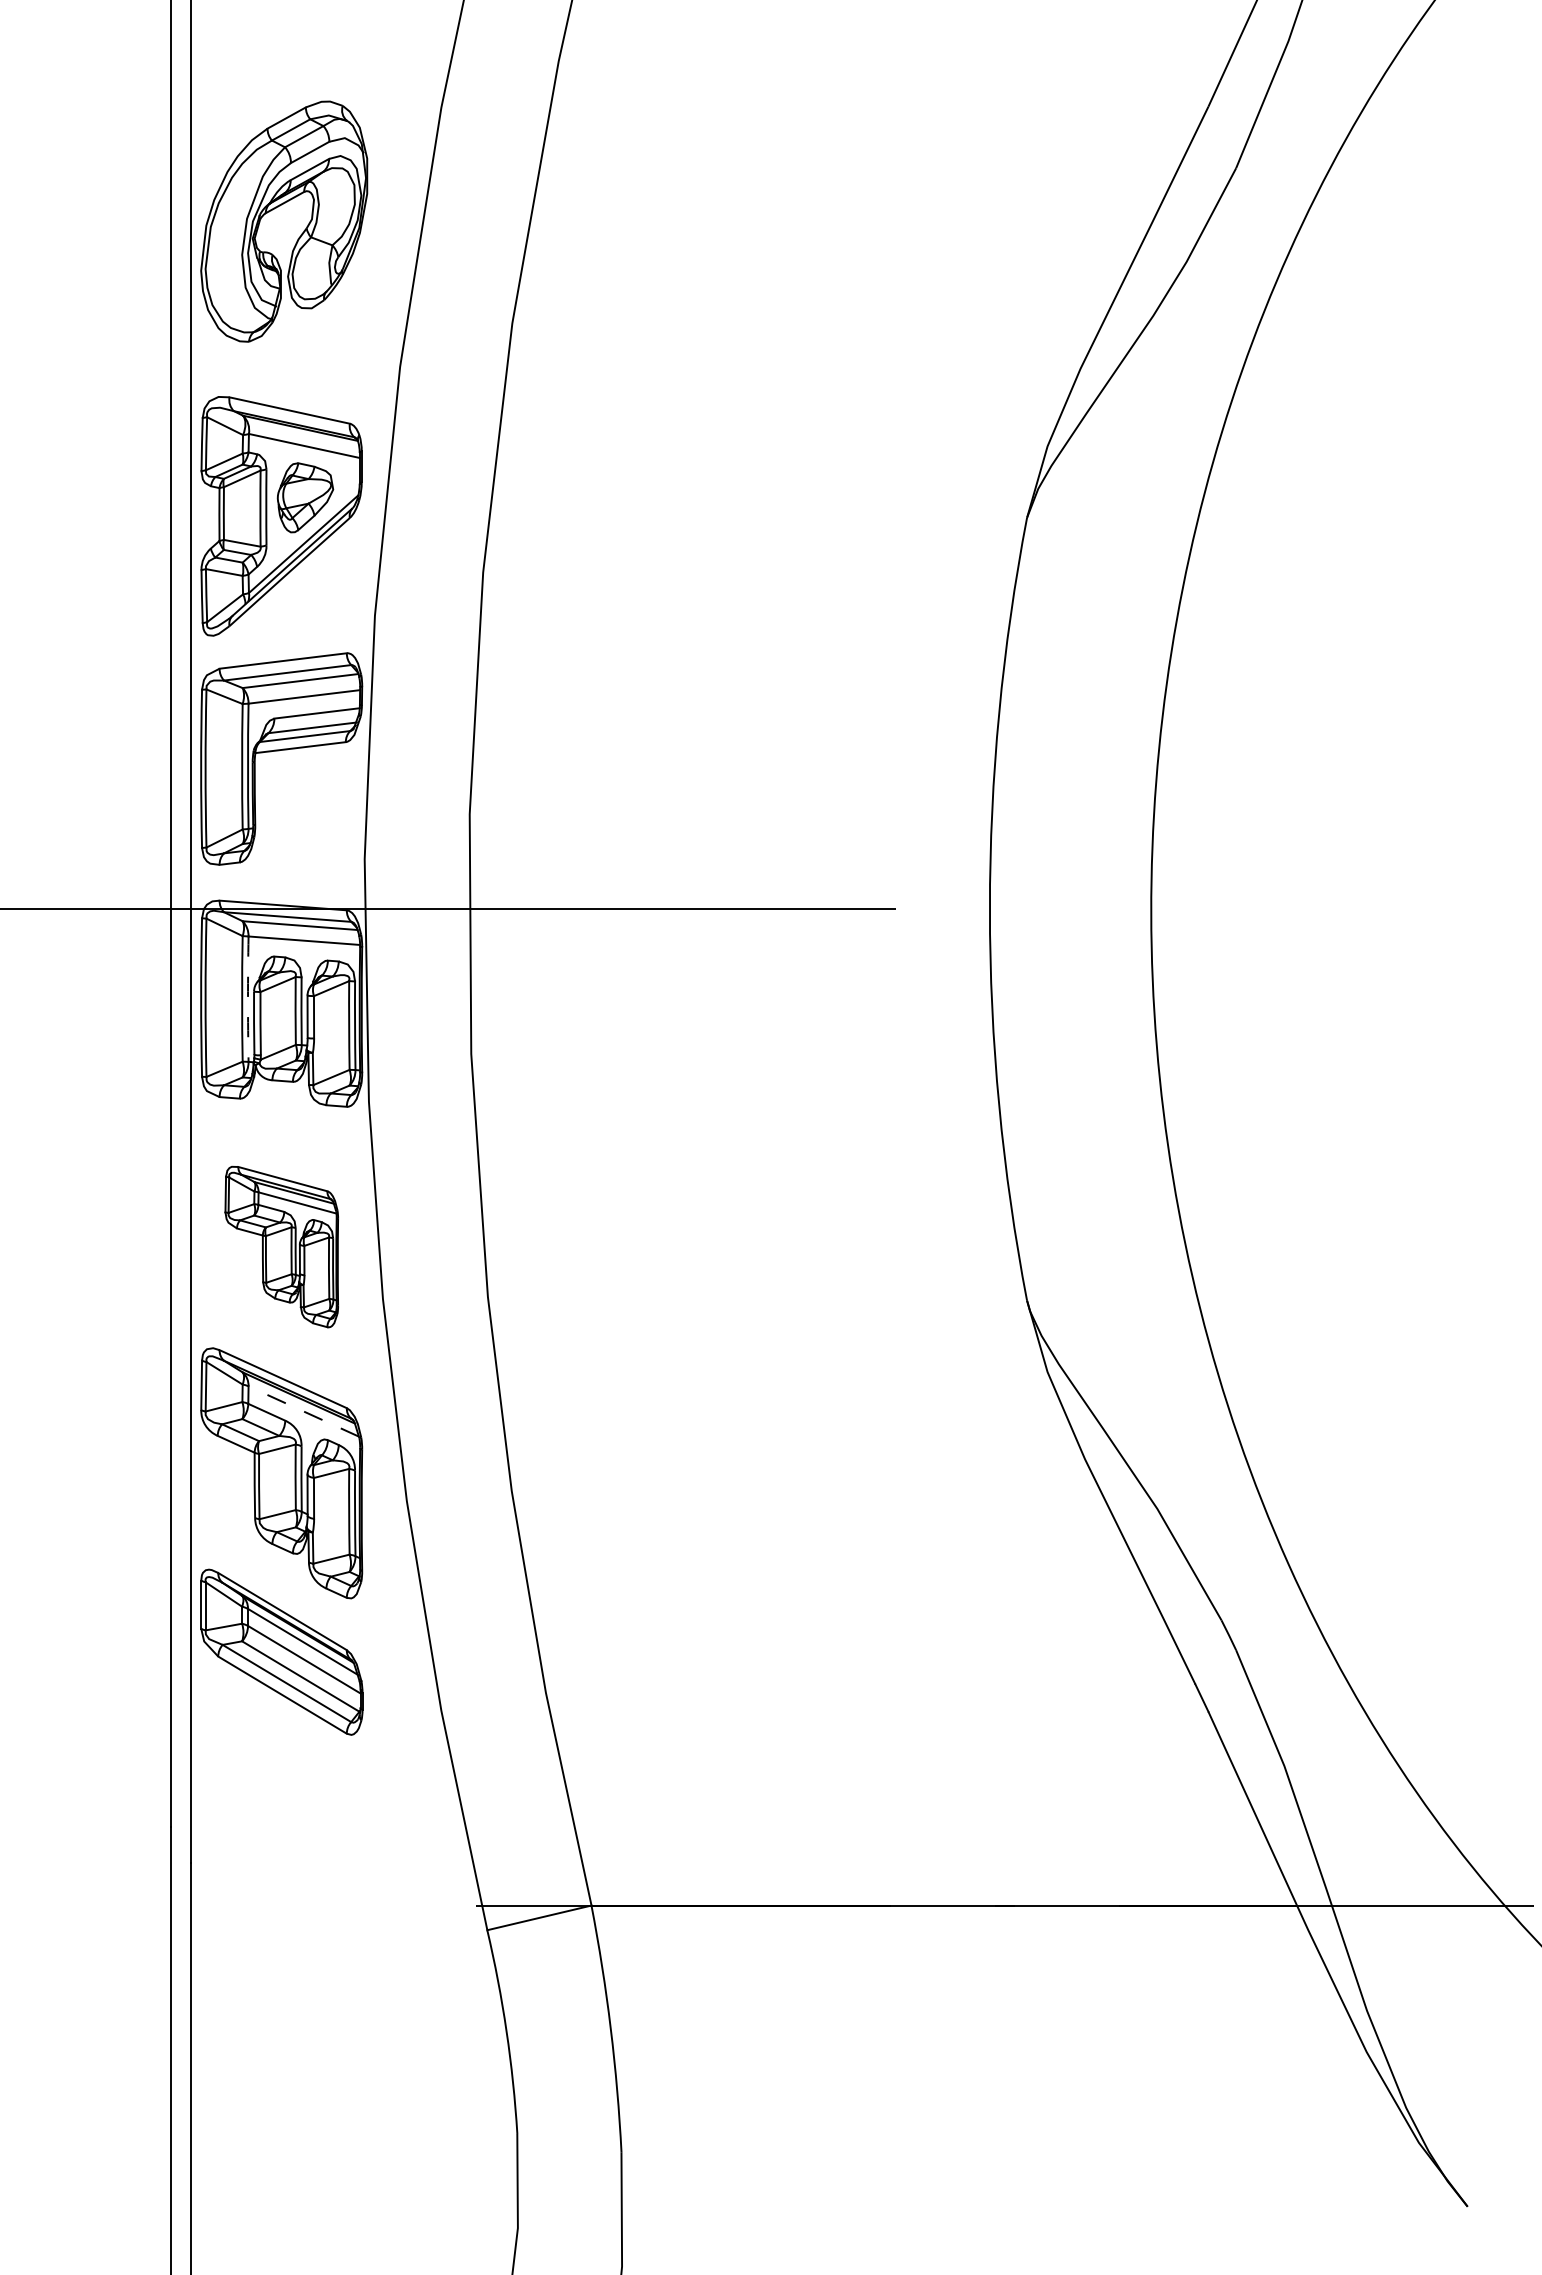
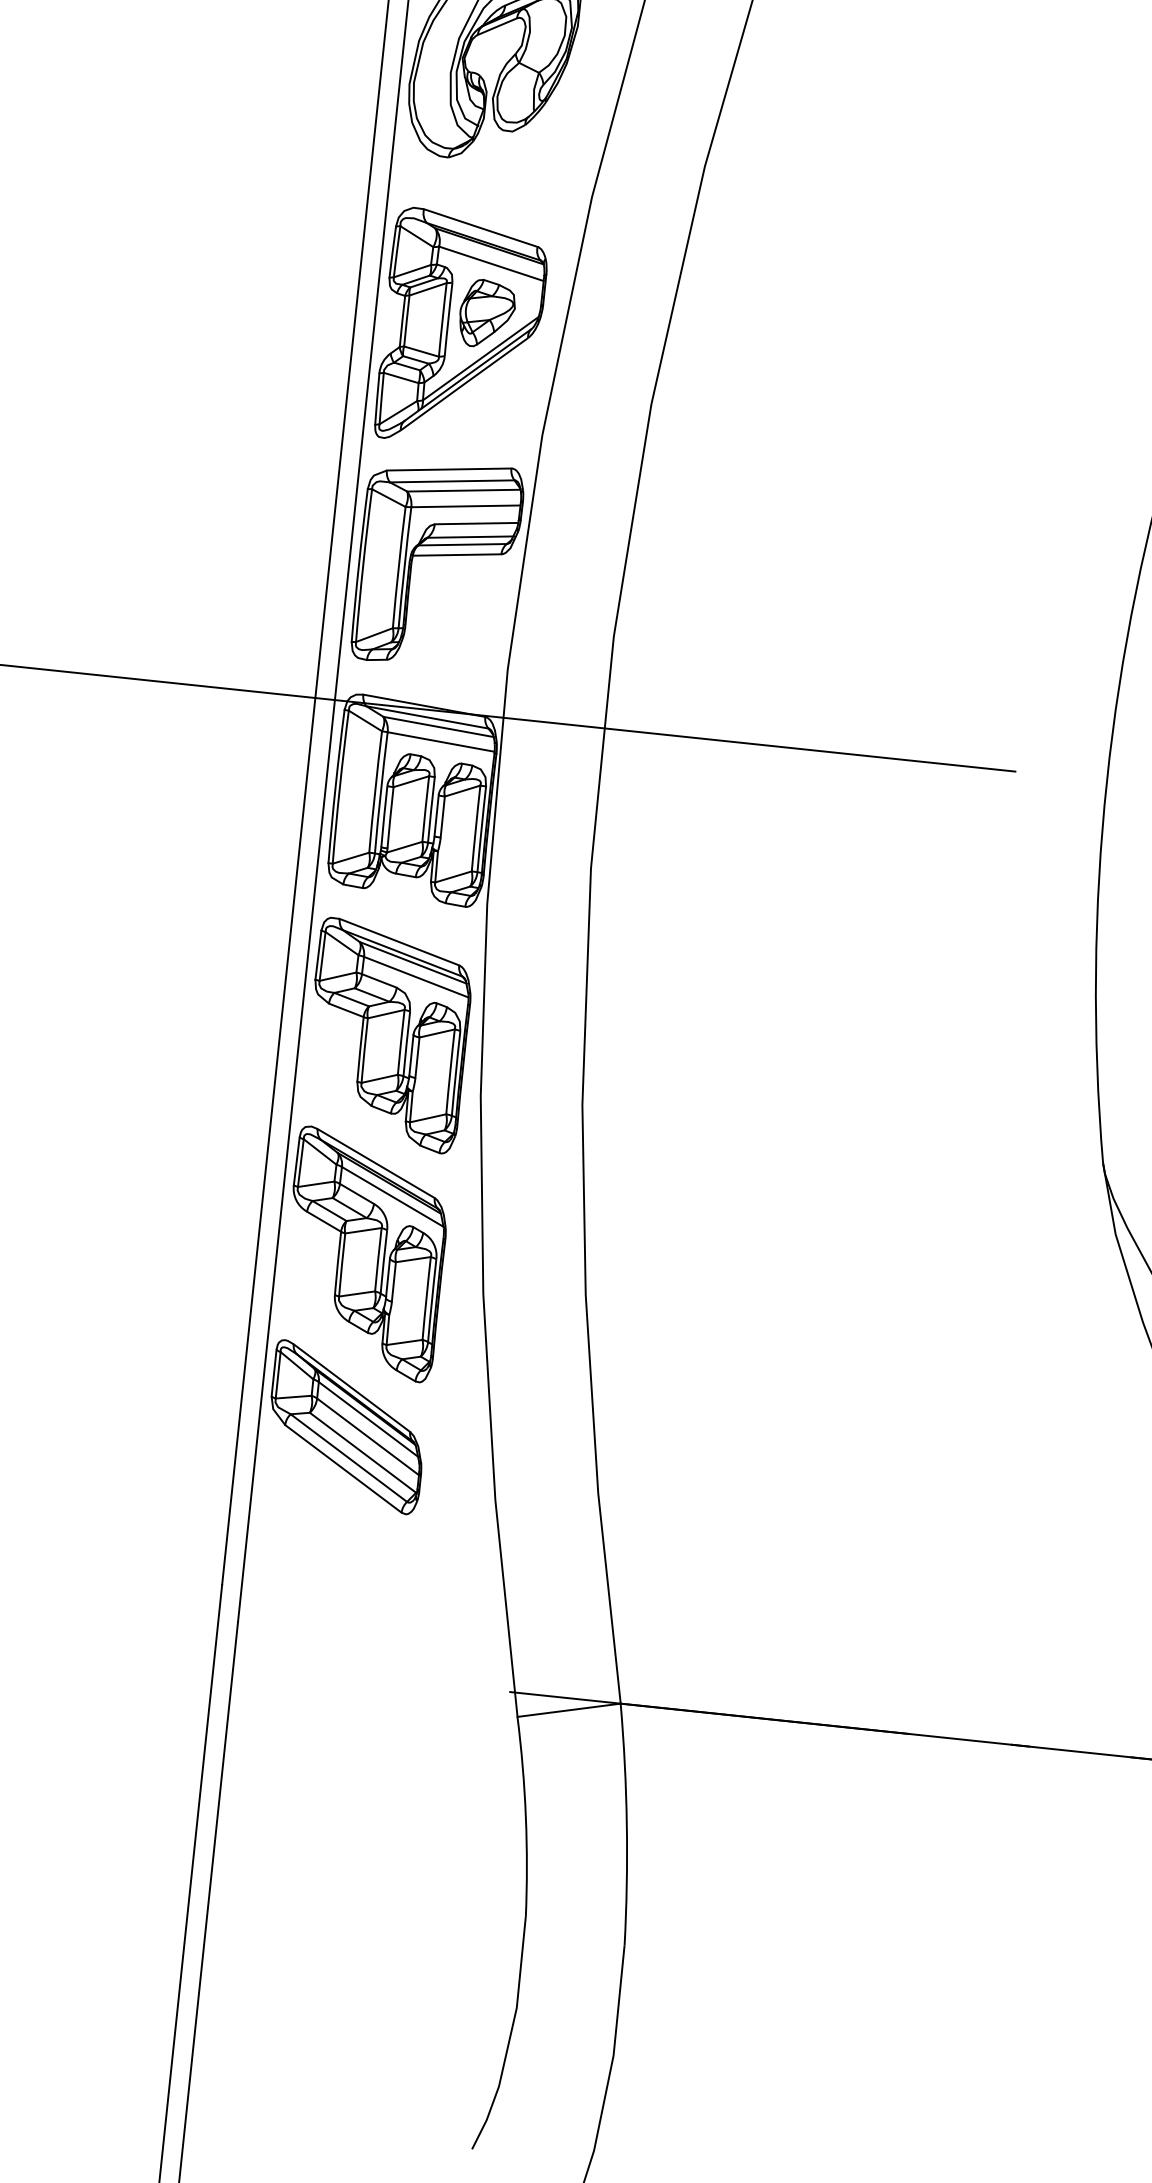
arc: (248, 999) -> (381, 793), dashed -> solid
part: (281, 1246) -> (388, 1035), size x1.43
line: (303, 1411) -> (392, 1196), dashed -> solid

